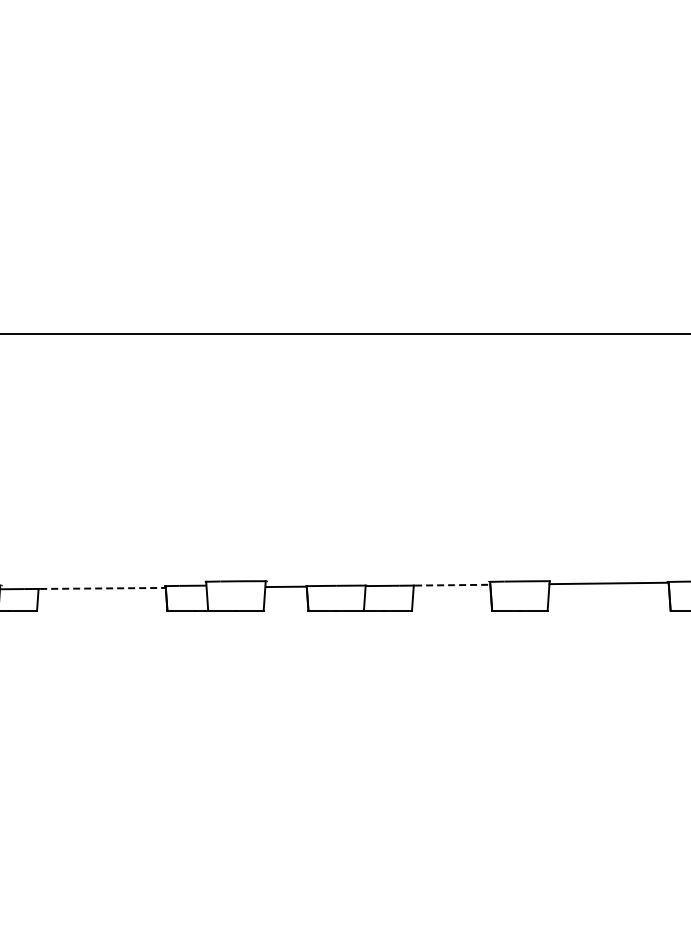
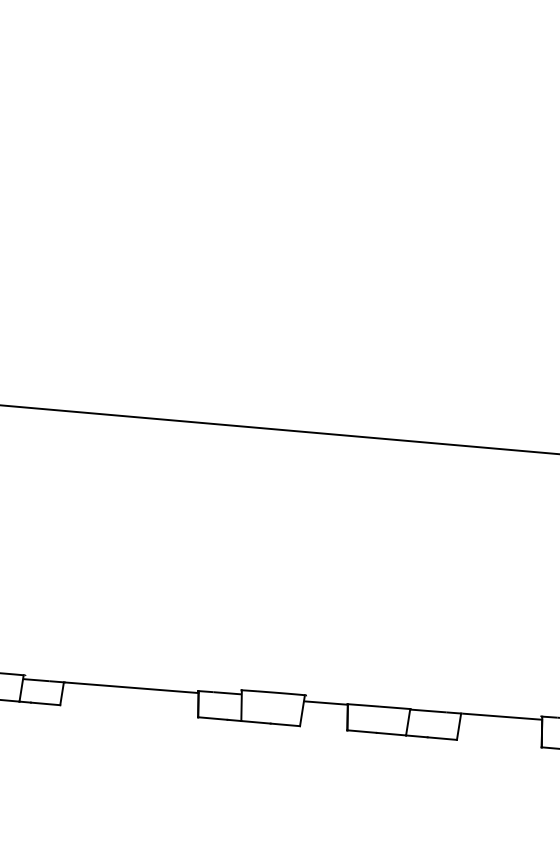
line: (453, 585) -> (503, 717), dashed -> solid
line: (102, 588) -> (131, 687), dashed -> solid

